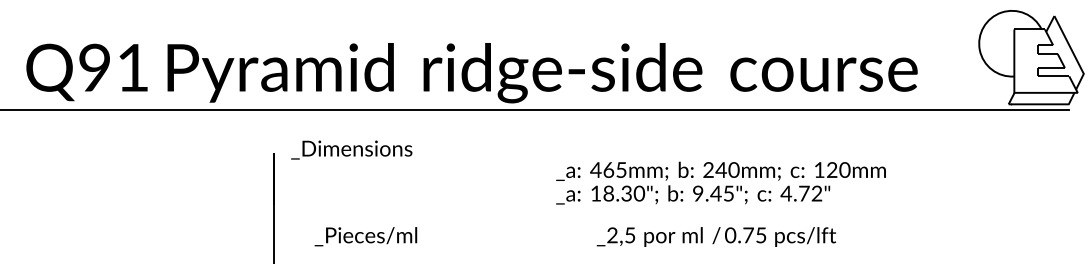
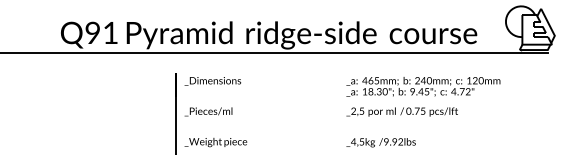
text: (350, 150) -> (212, 81), moved
text: (721, 182) -> (423, 86), moved
text: (365, 235) -> (208, 111), moved
text: (714, 235) -> (401, 111), moved

